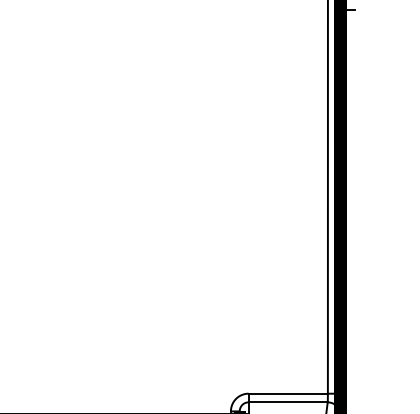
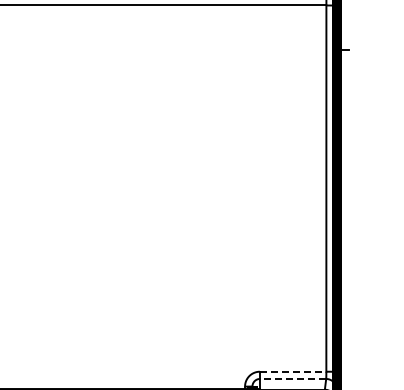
line: (288, 393) -> (293, 371), solid -> dashed
line: (287, 401) -> (292, 378), solid -> dashed

